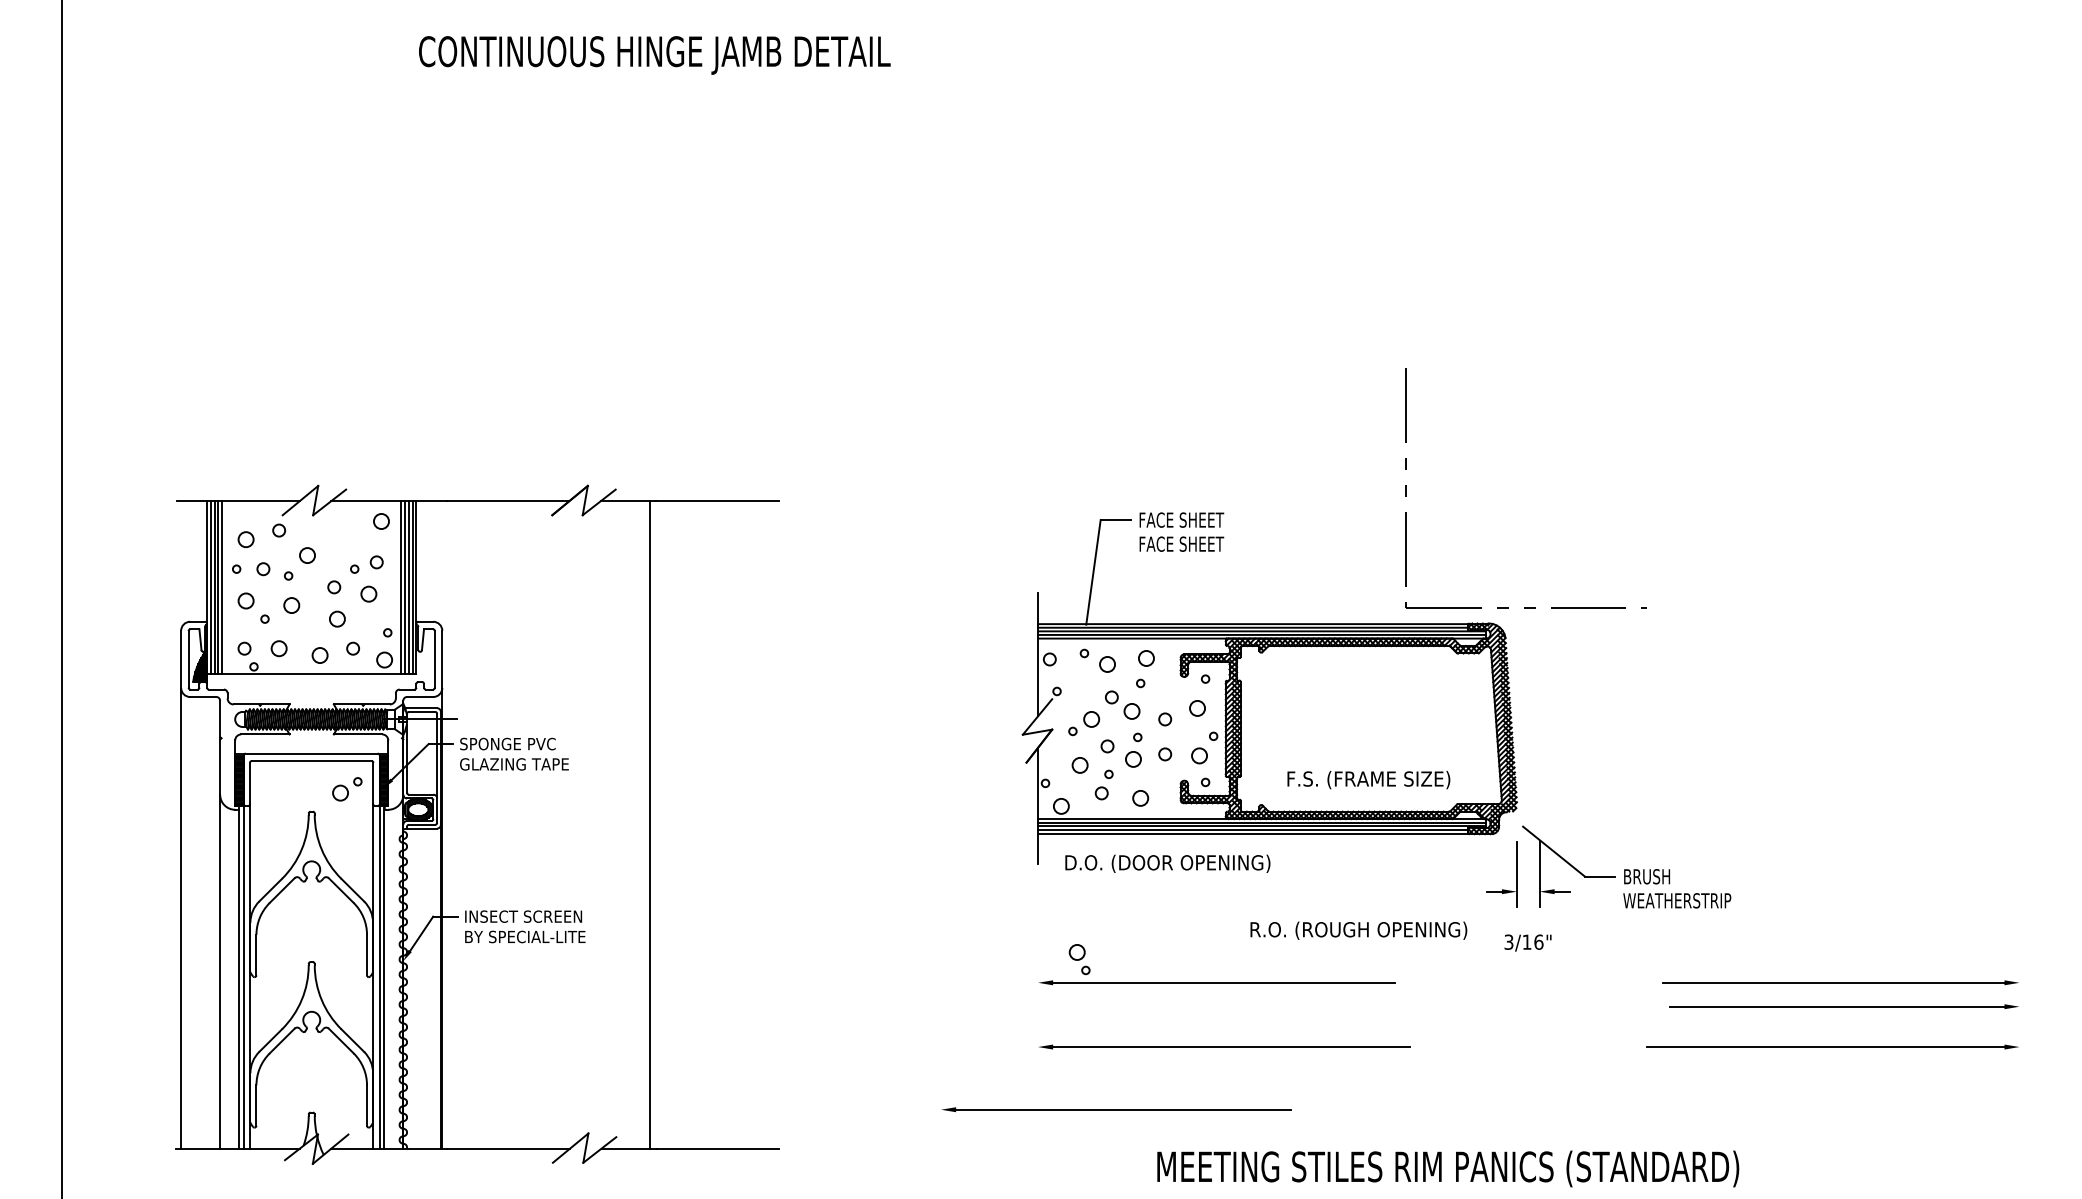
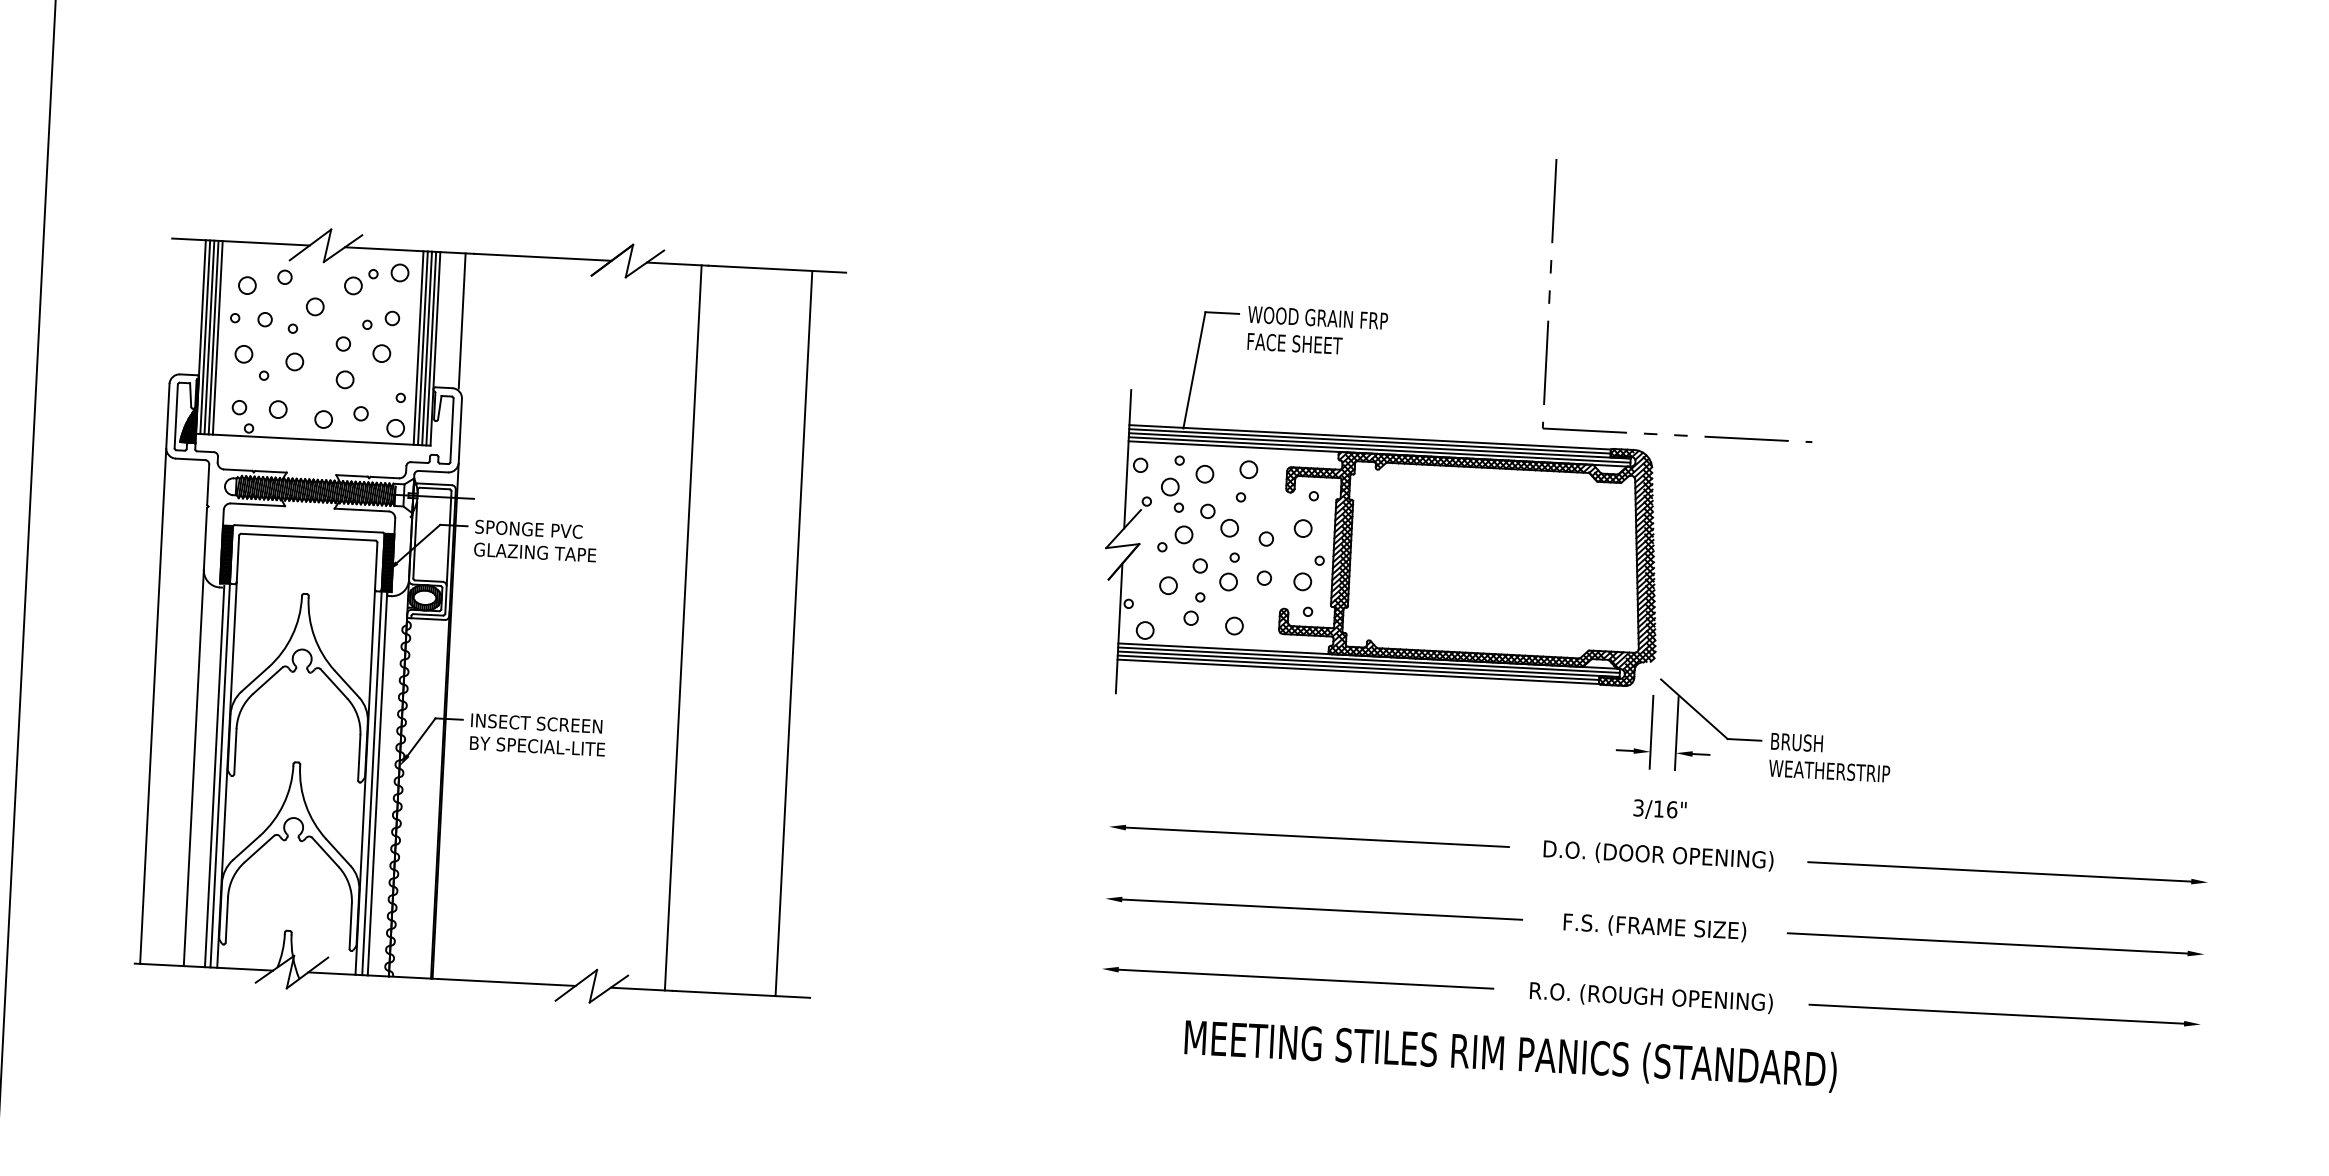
text: (1200, 519) -> (1317, 317), FACE SHEET -> WOOD GRAIN FRP
line: (439, 561) -> (462, 321), added
text: (1368, 780) -> (1654, 928), moved
part: (347, 789) -> (361, 282), moved
line: (748, 824) -> (793, 633), added
text: (1167, 863) -> (1658, 855), moved
text: (1358, 930) -> (1651, 997), moved
part: (1079, 959) -> (1172, 495), moved
part: (1843, 1006) -> (2003, 1014), moved
part: (1116, 1109) -> (1298, 978), moved
text: (1448, 1168) -> (1511, 1055), moved

